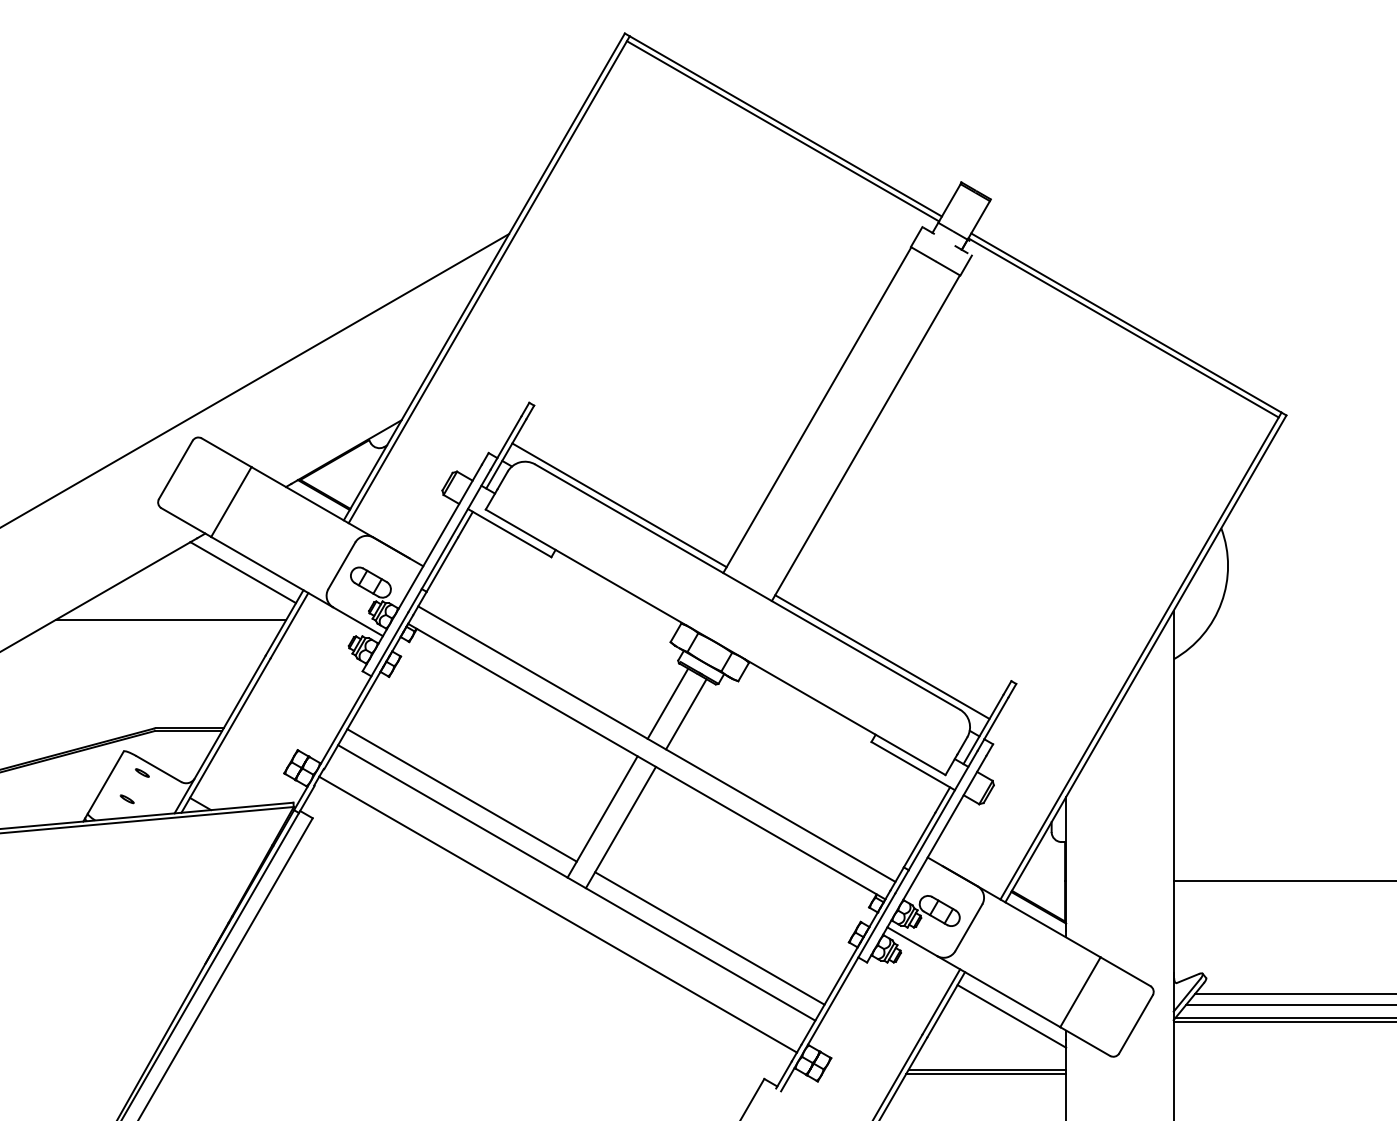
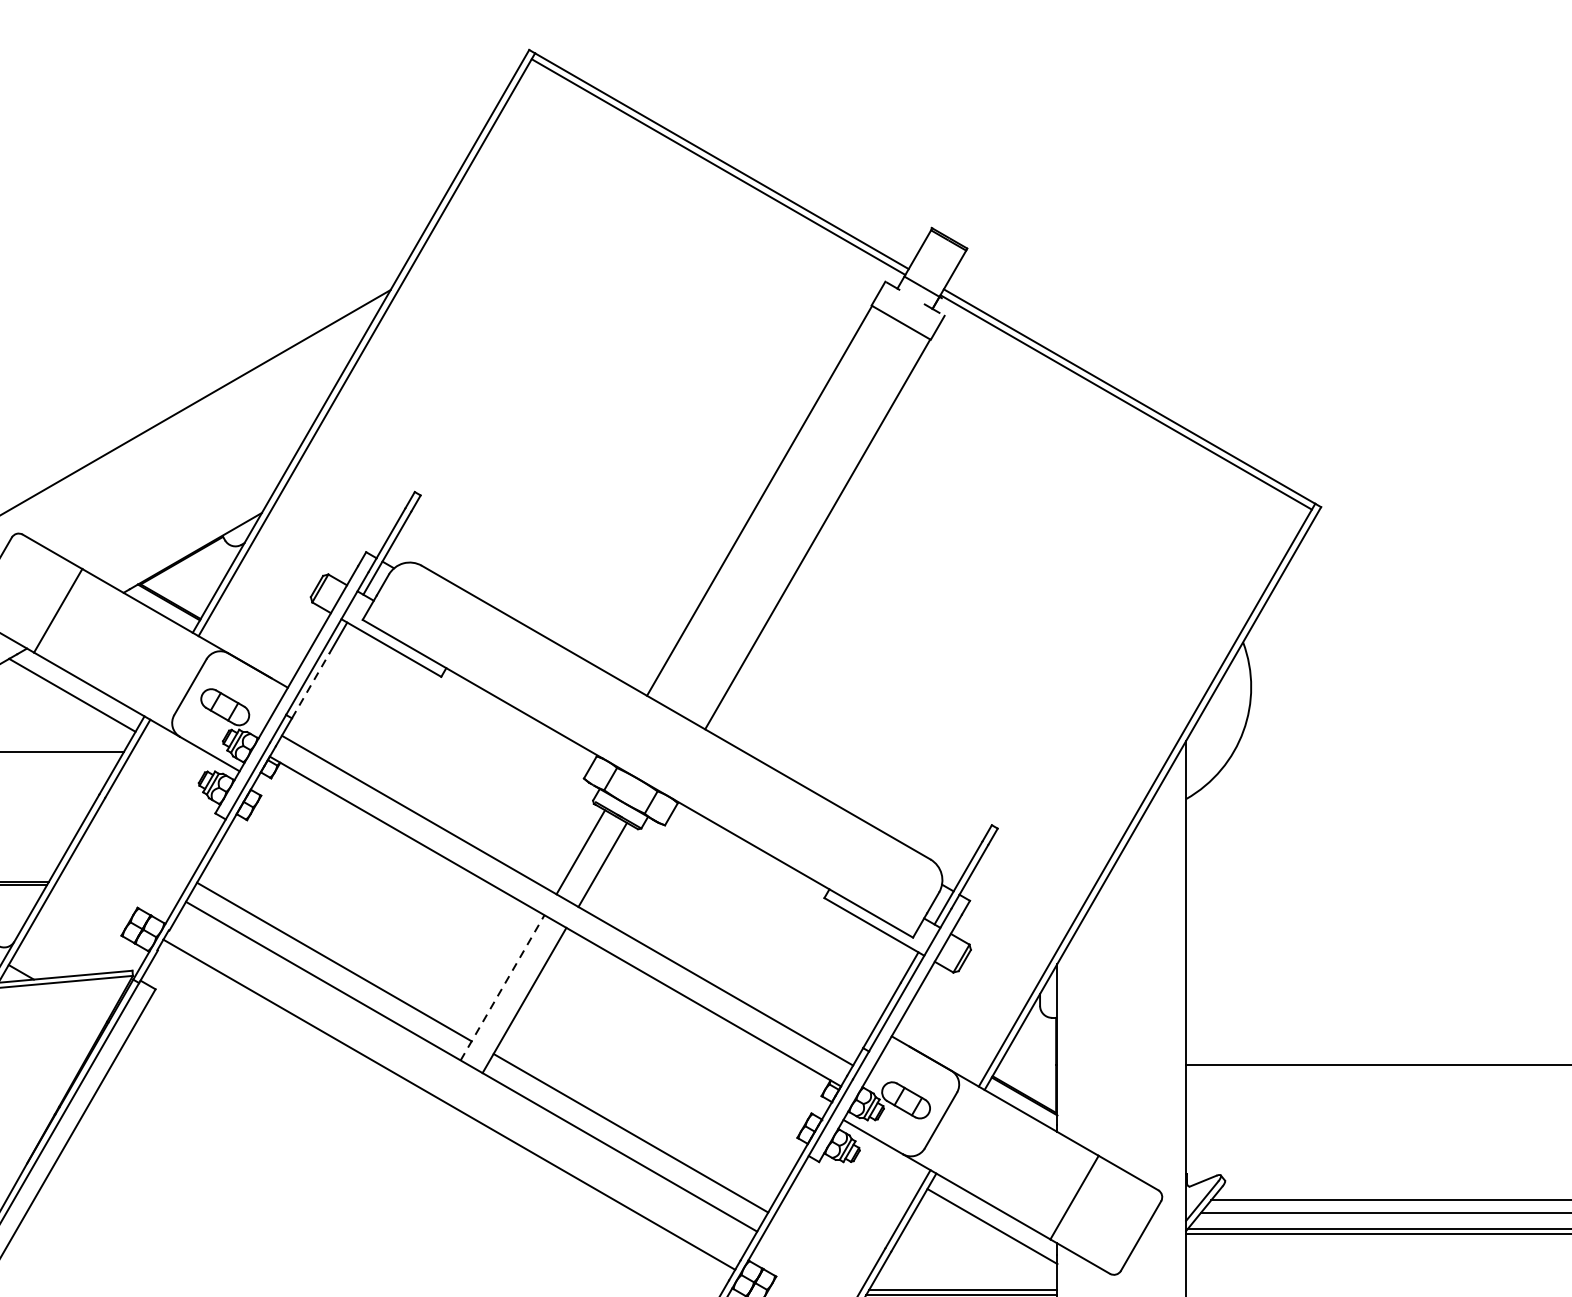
line: (619, 505) -> (522, 614), removed
line: (442, 564) -> (310, 685), solid -> dashed
line: (882, 656) -> (837, 795), removed
line: (602, 816) -> (502, 987), solid -> dashed

